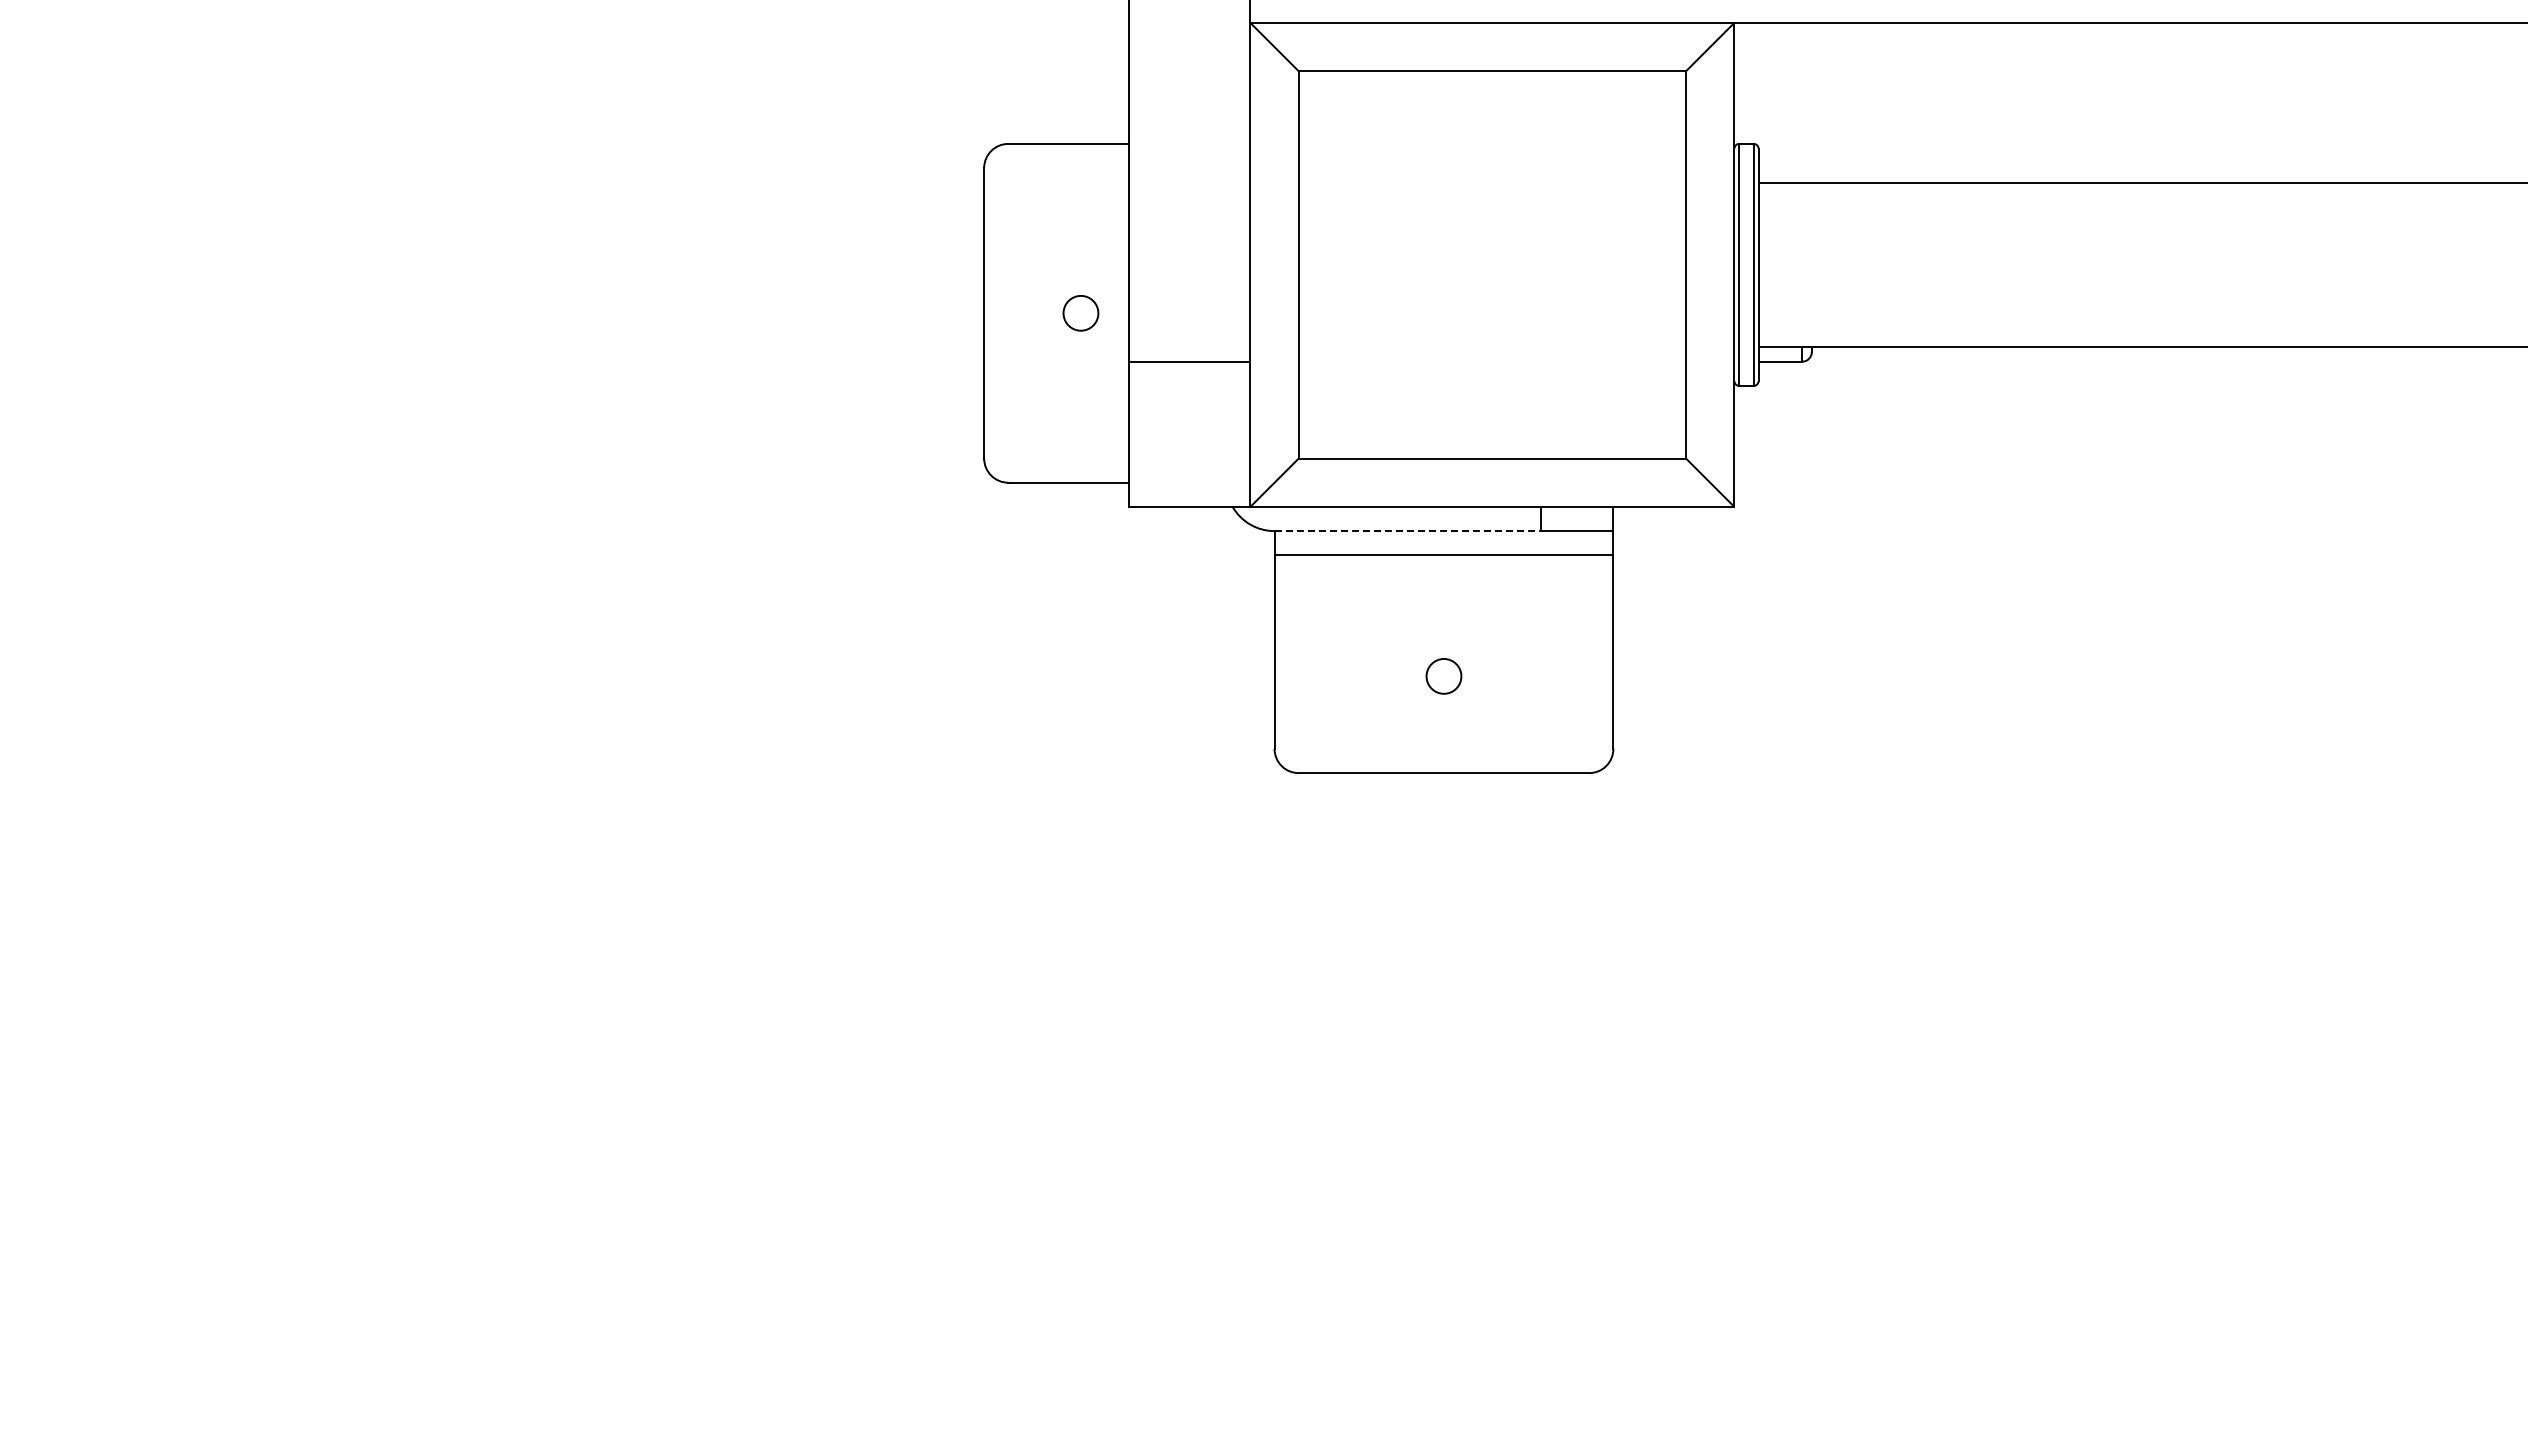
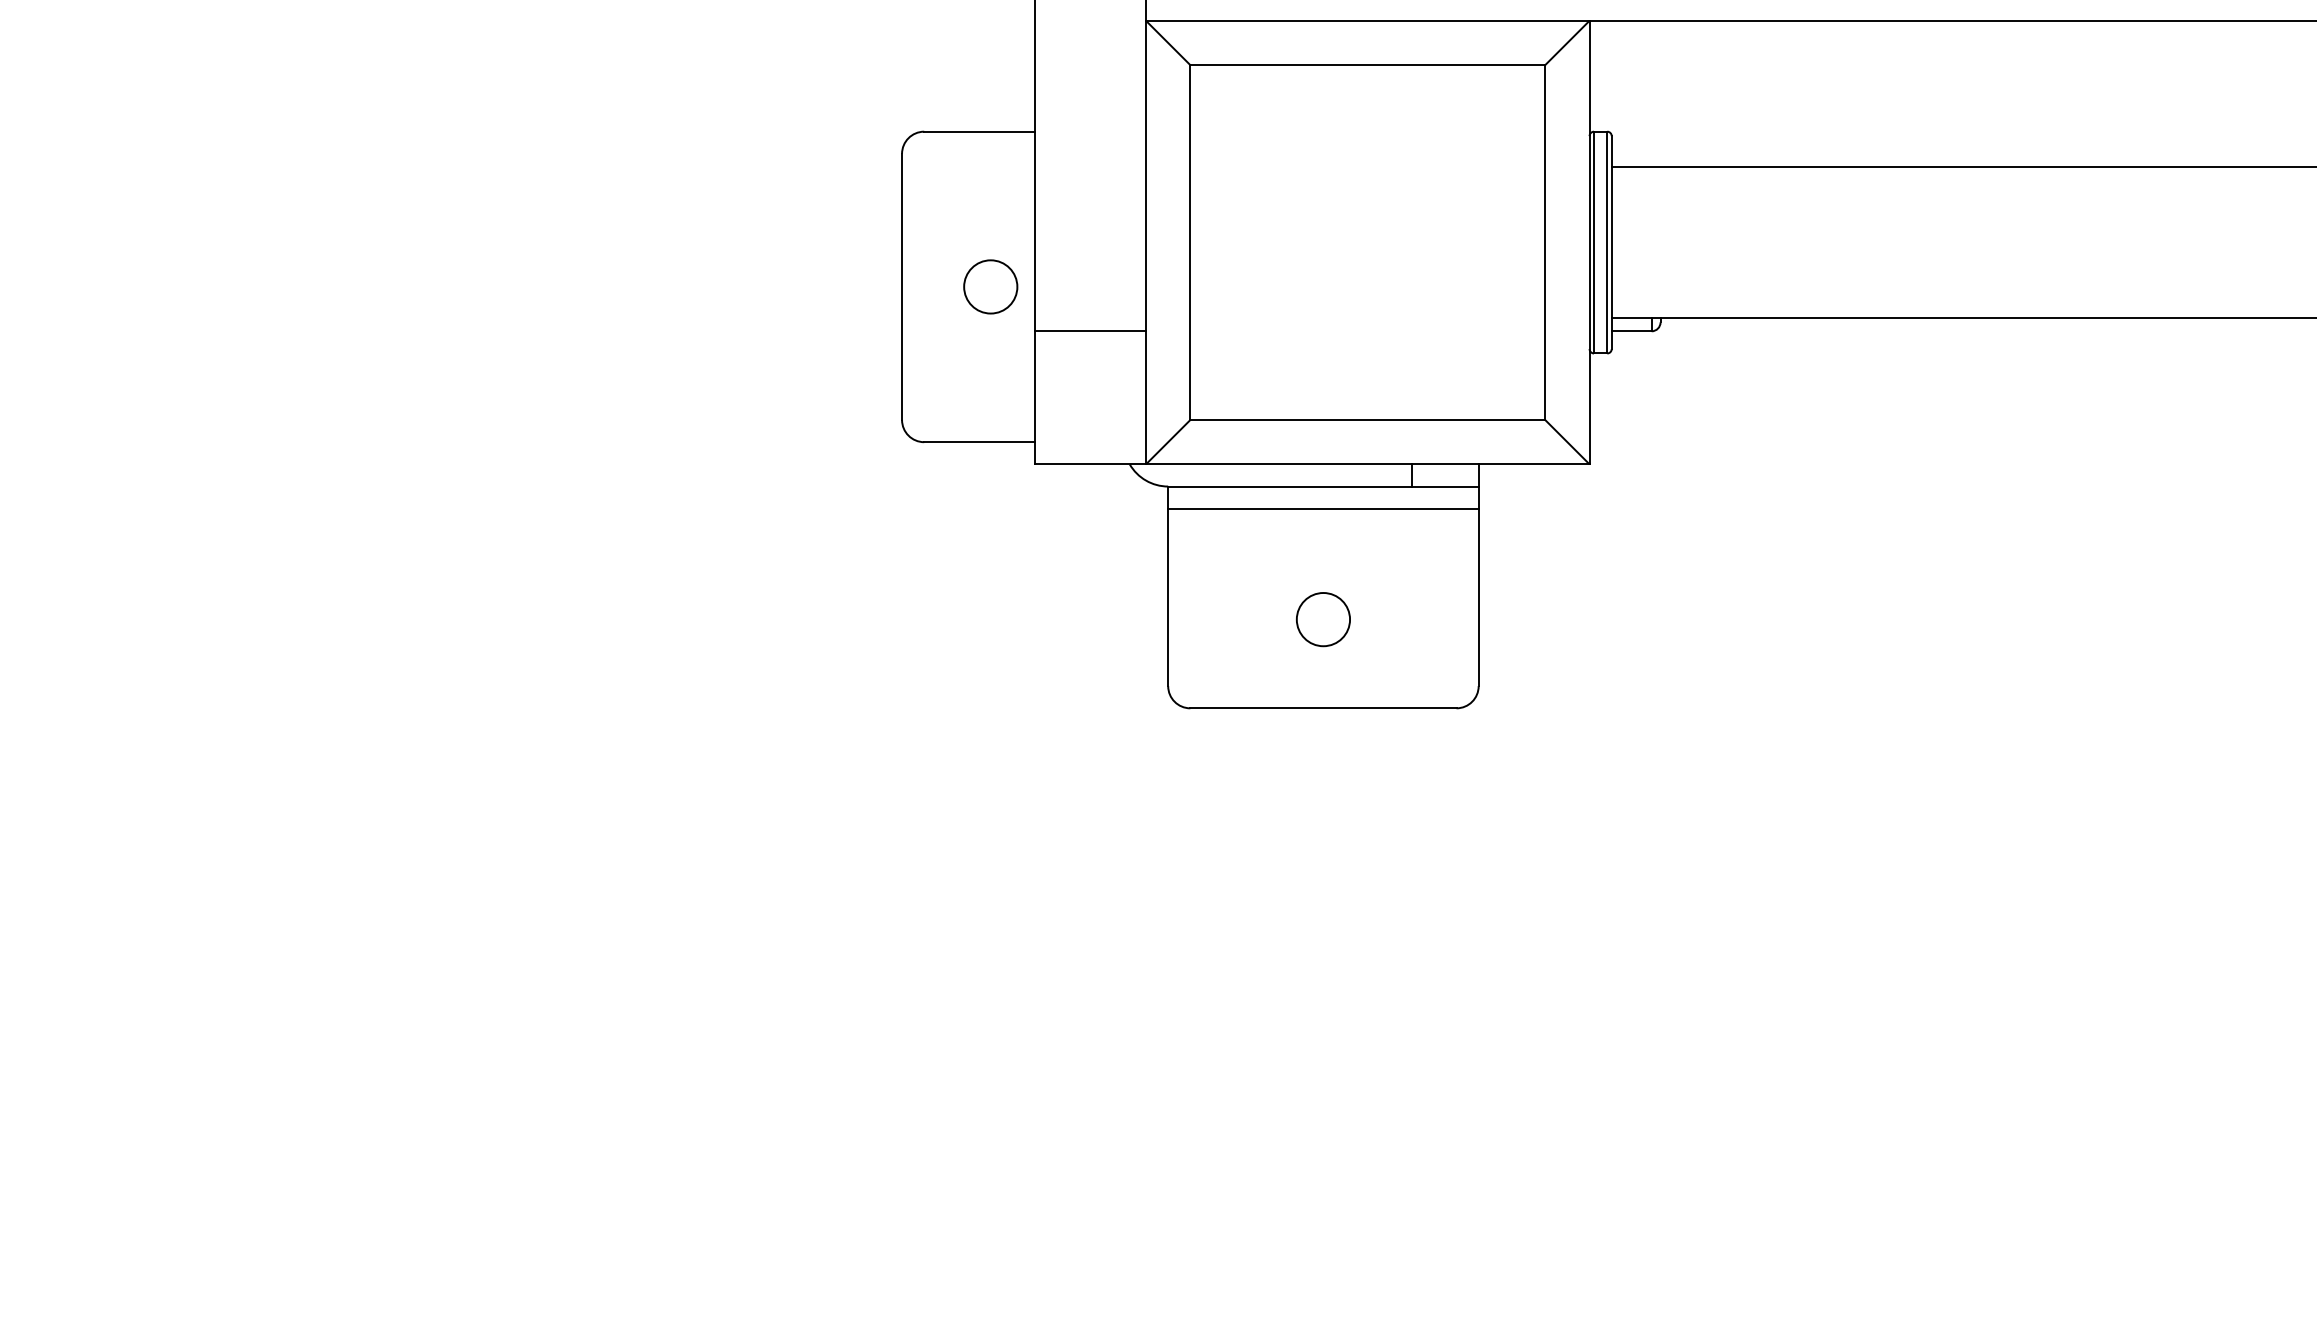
circle: (1080, 313) -> (990, 287), size x1.67
line: (1408, 531) -> (1290, 486), dashed -> solid
circle: (1443, 676) -> (1322, 619), size x1.67

